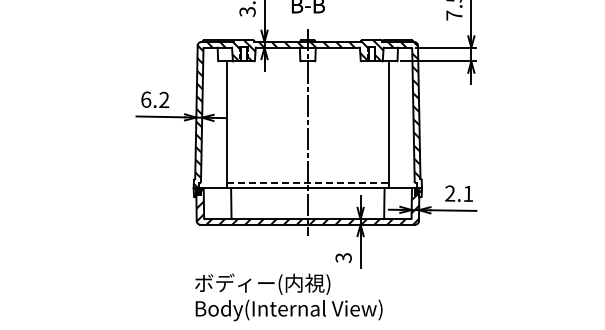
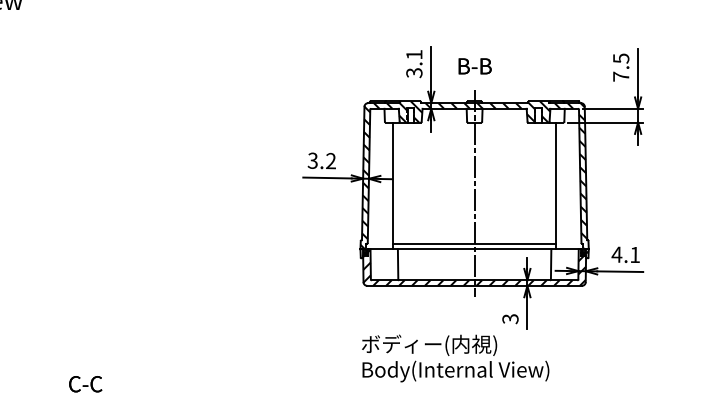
text: (145, 99) -> (312, 160), 6.2 -> 3.2
line: (308, 182) -> (475, 243), dashed -> solid
text: (449, 193) -> (616, 254), 2.1 -> 4.1

